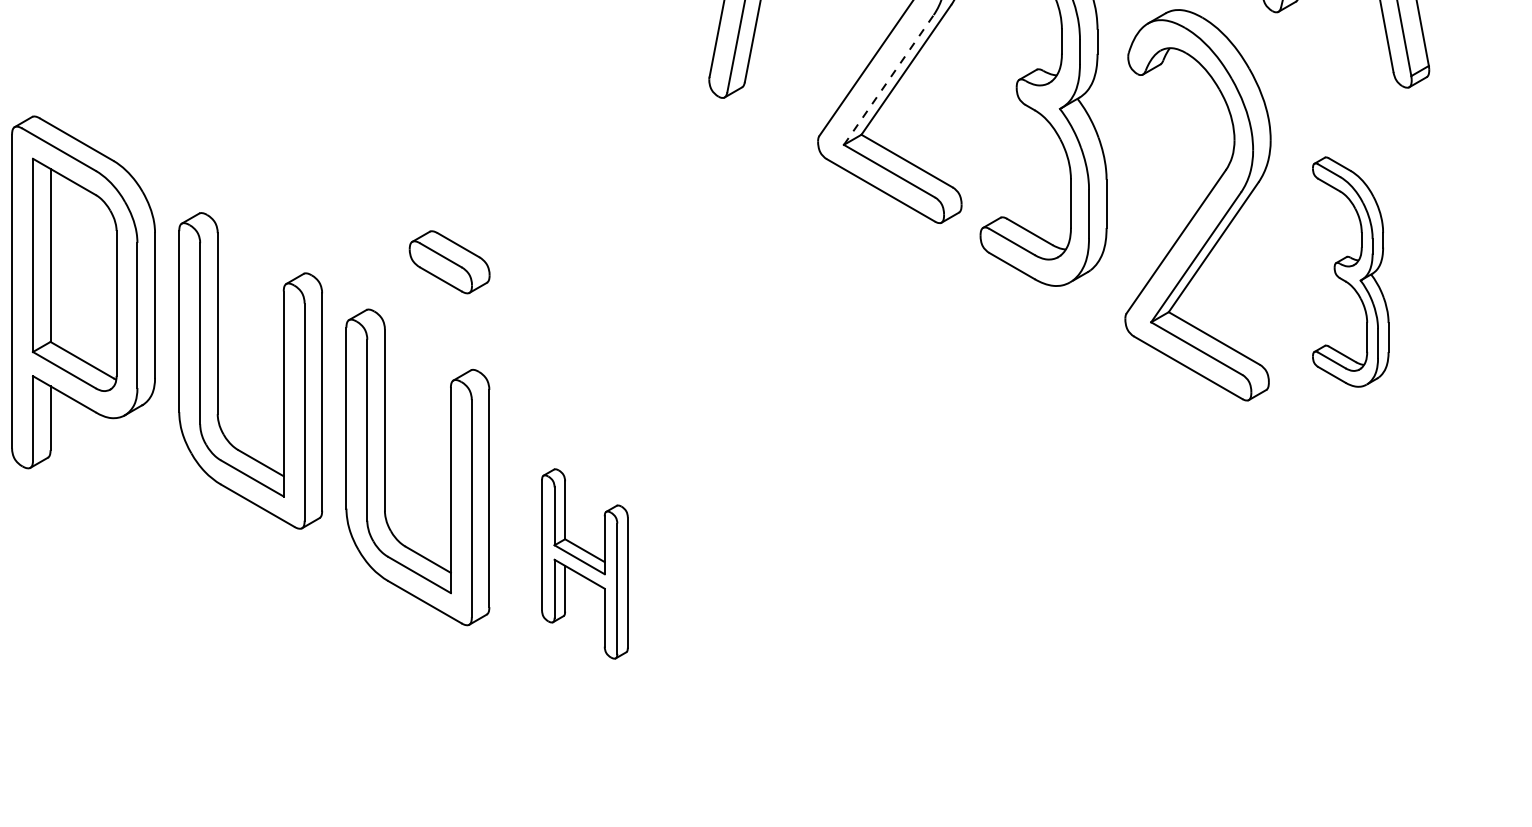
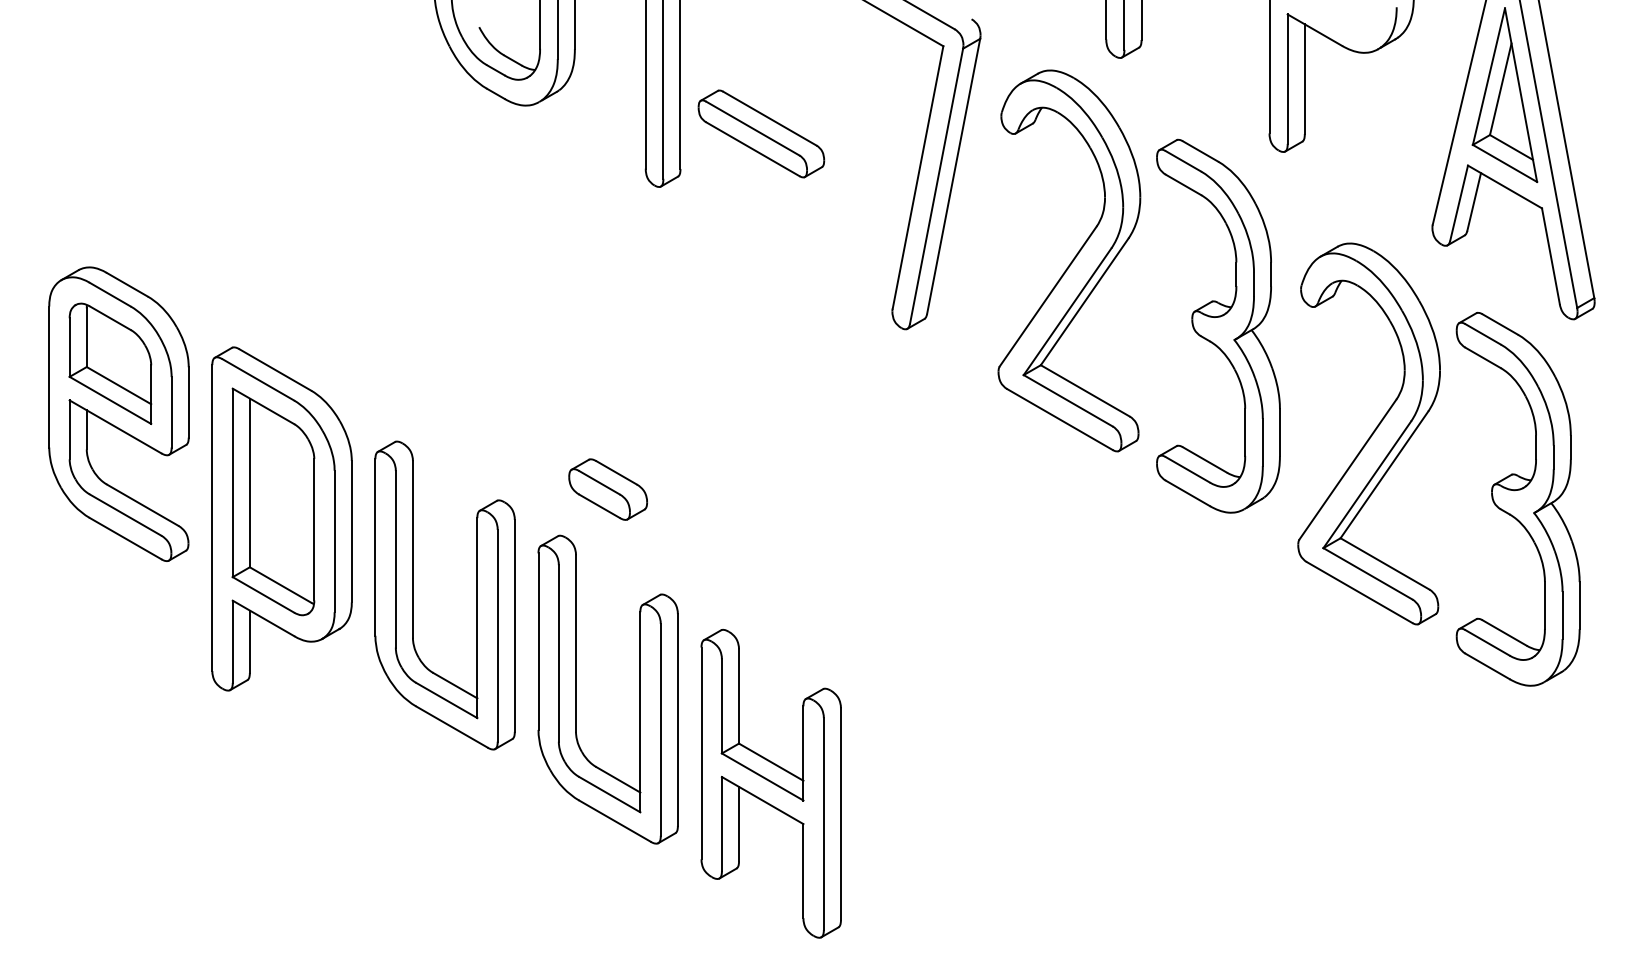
line: (888, 79) -> (1067, 311), dashed -> solid
part: (448, 262) -> (607, 489), moved
part: (1350, 271) -> (1517, 498), size x1.67
part: (584, 563) -> (770, 783), size x1.67

